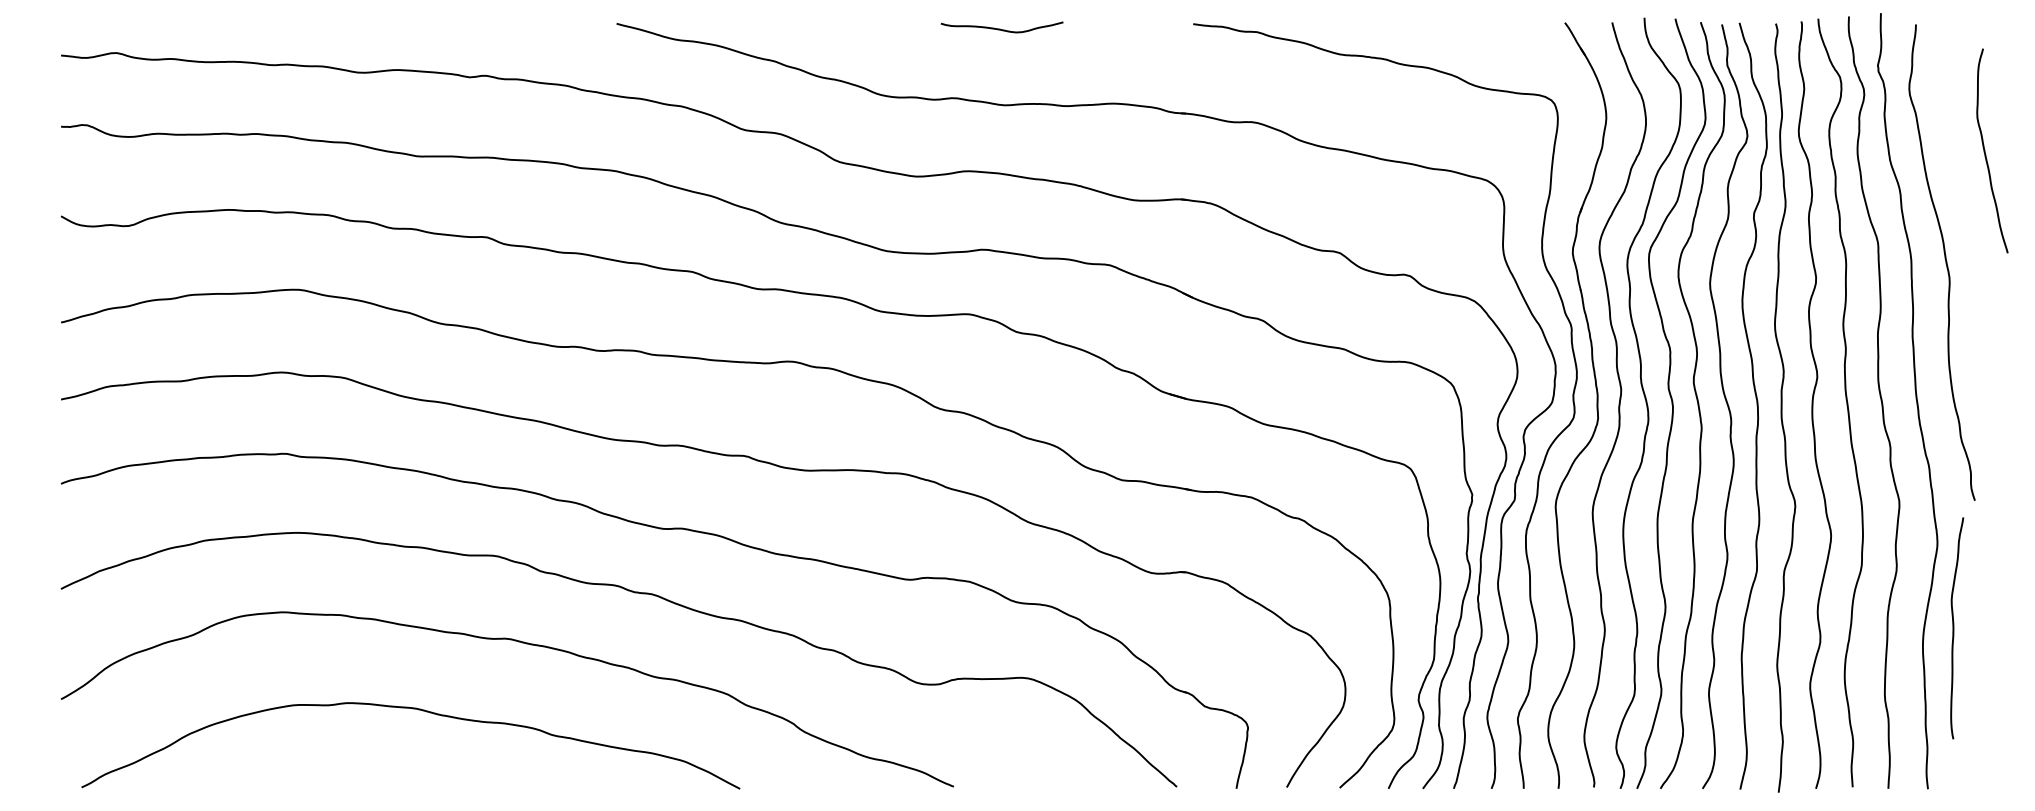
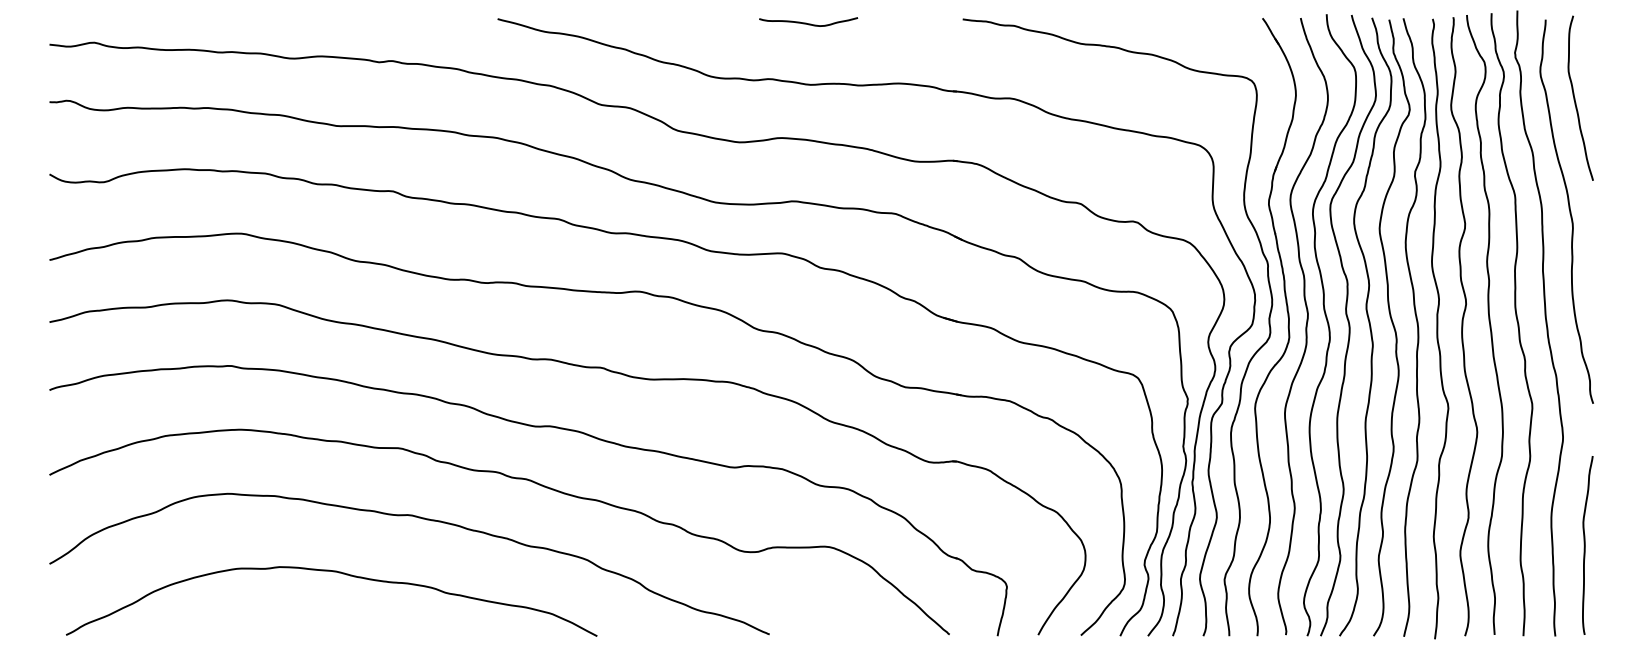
curve: (1985, 150) -> (1575, 97), moved
curve: (1954, 628) -> (1585, 545), moved

